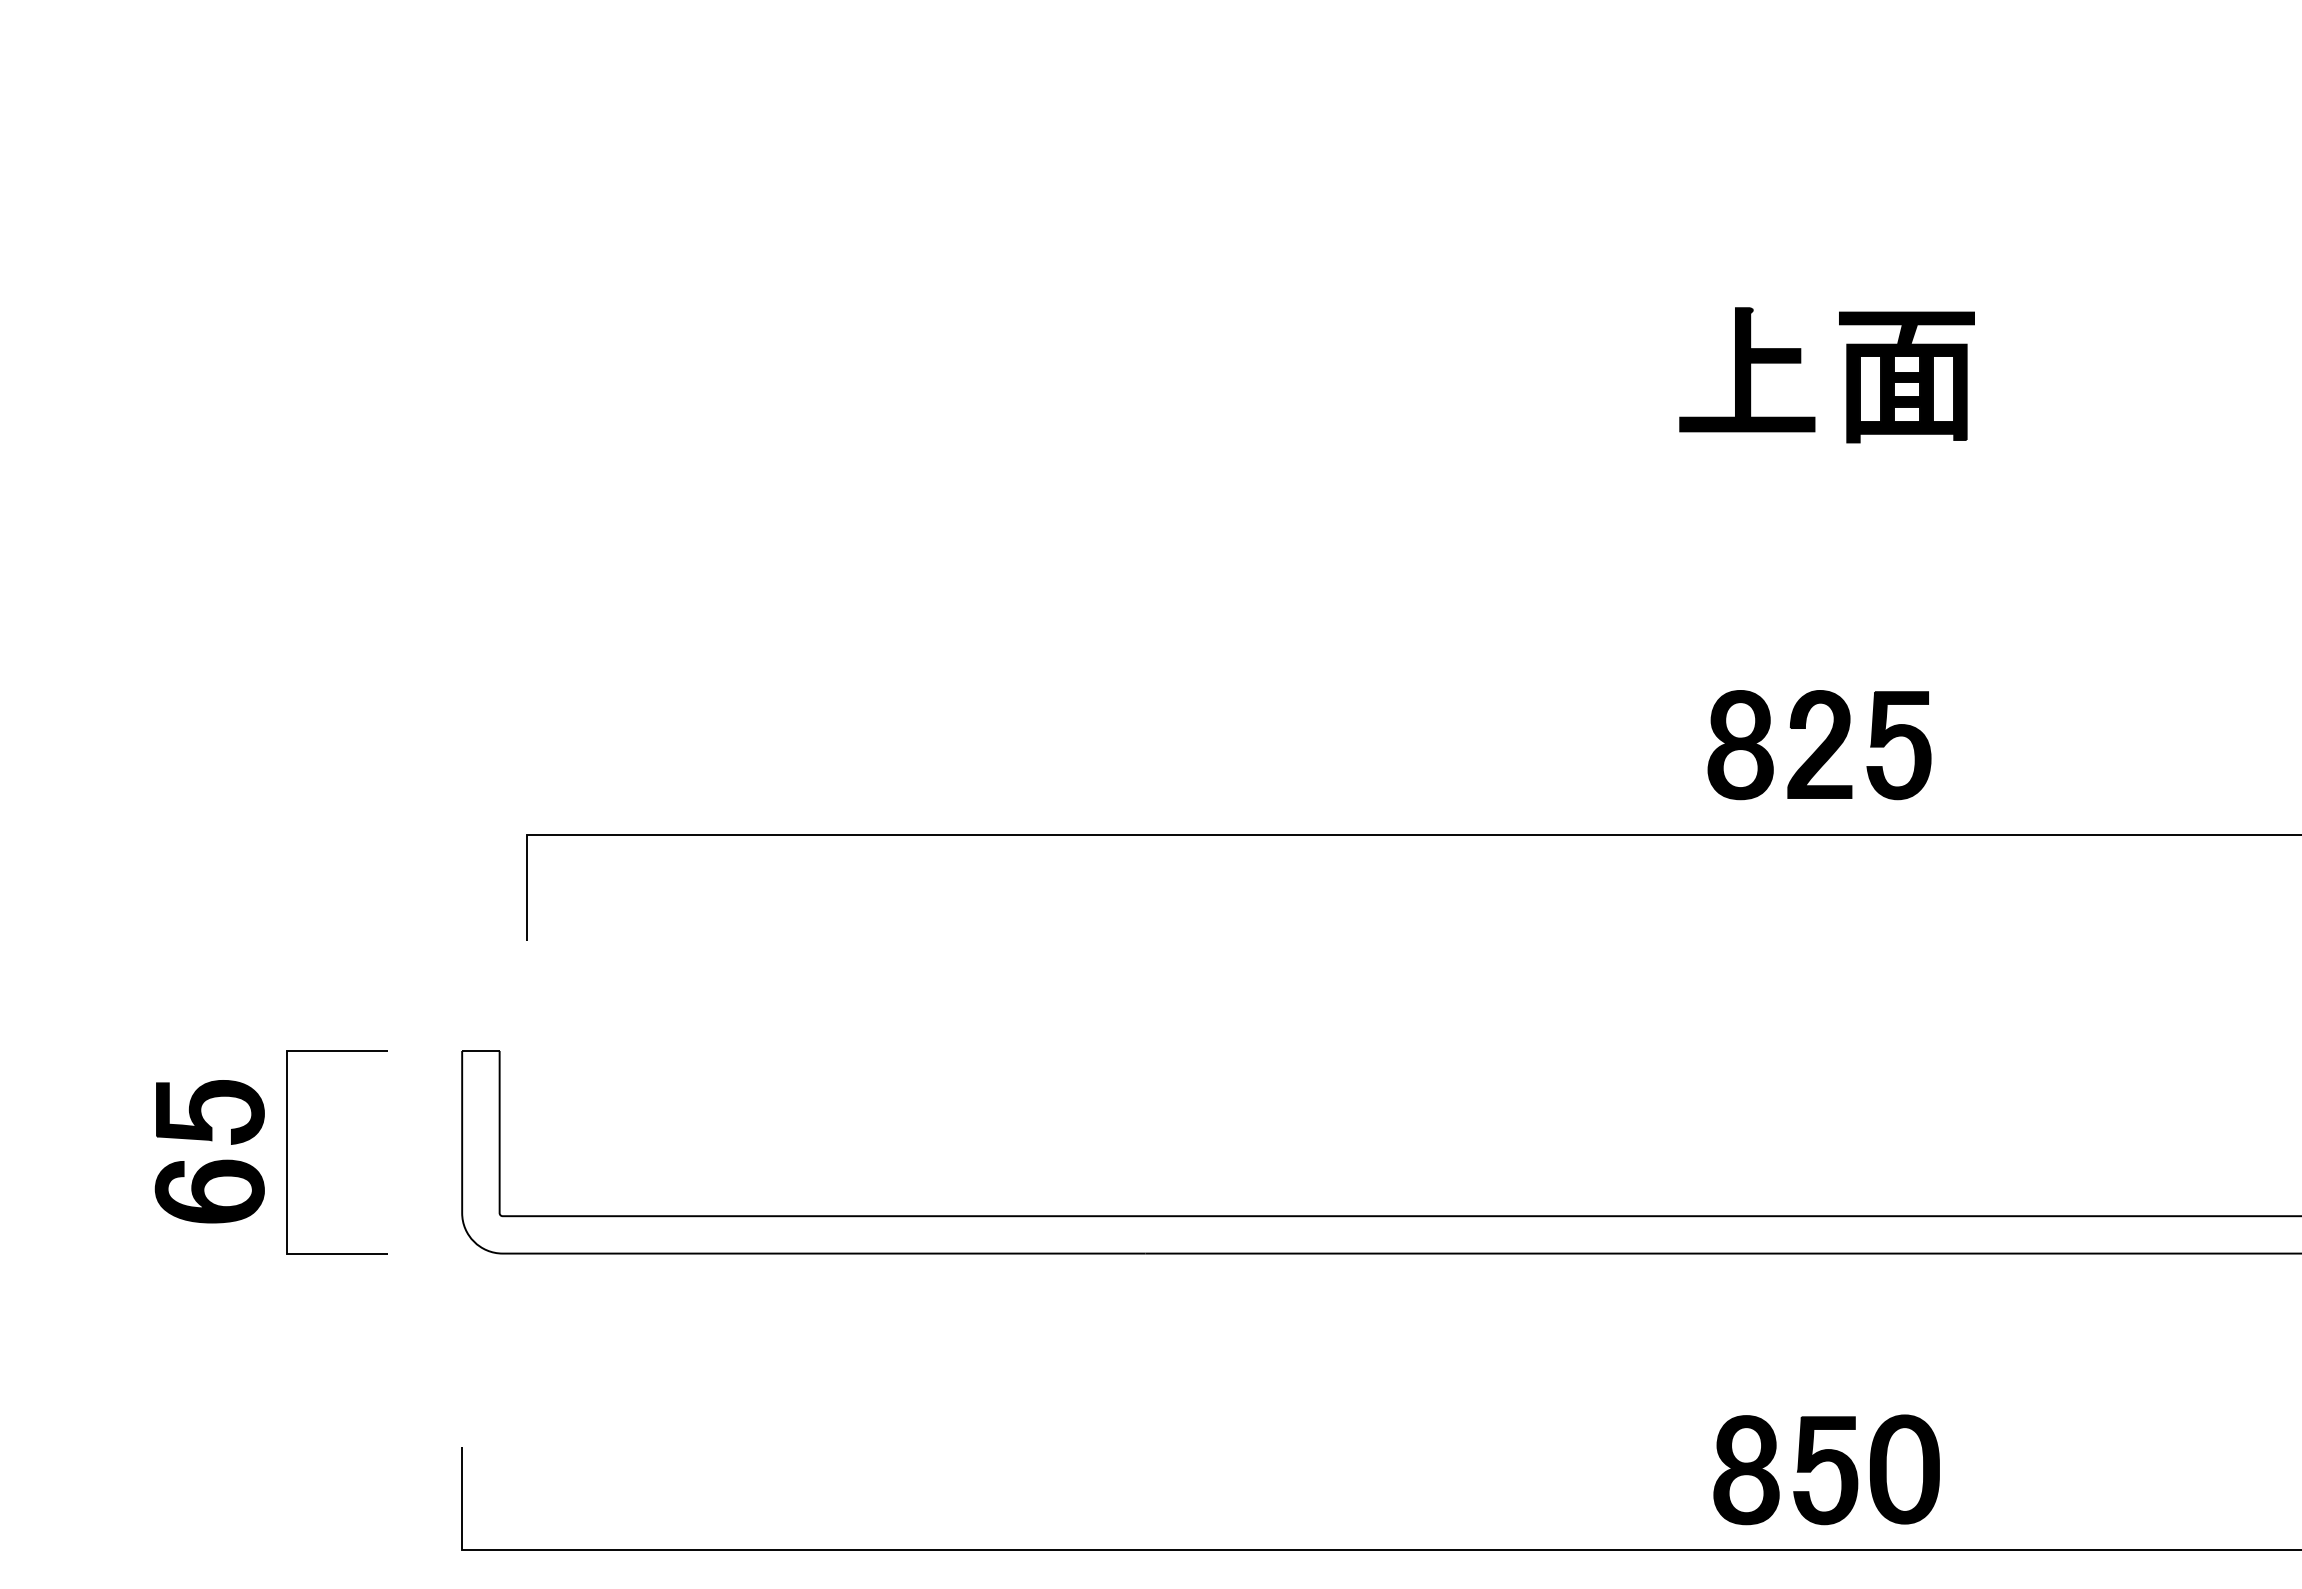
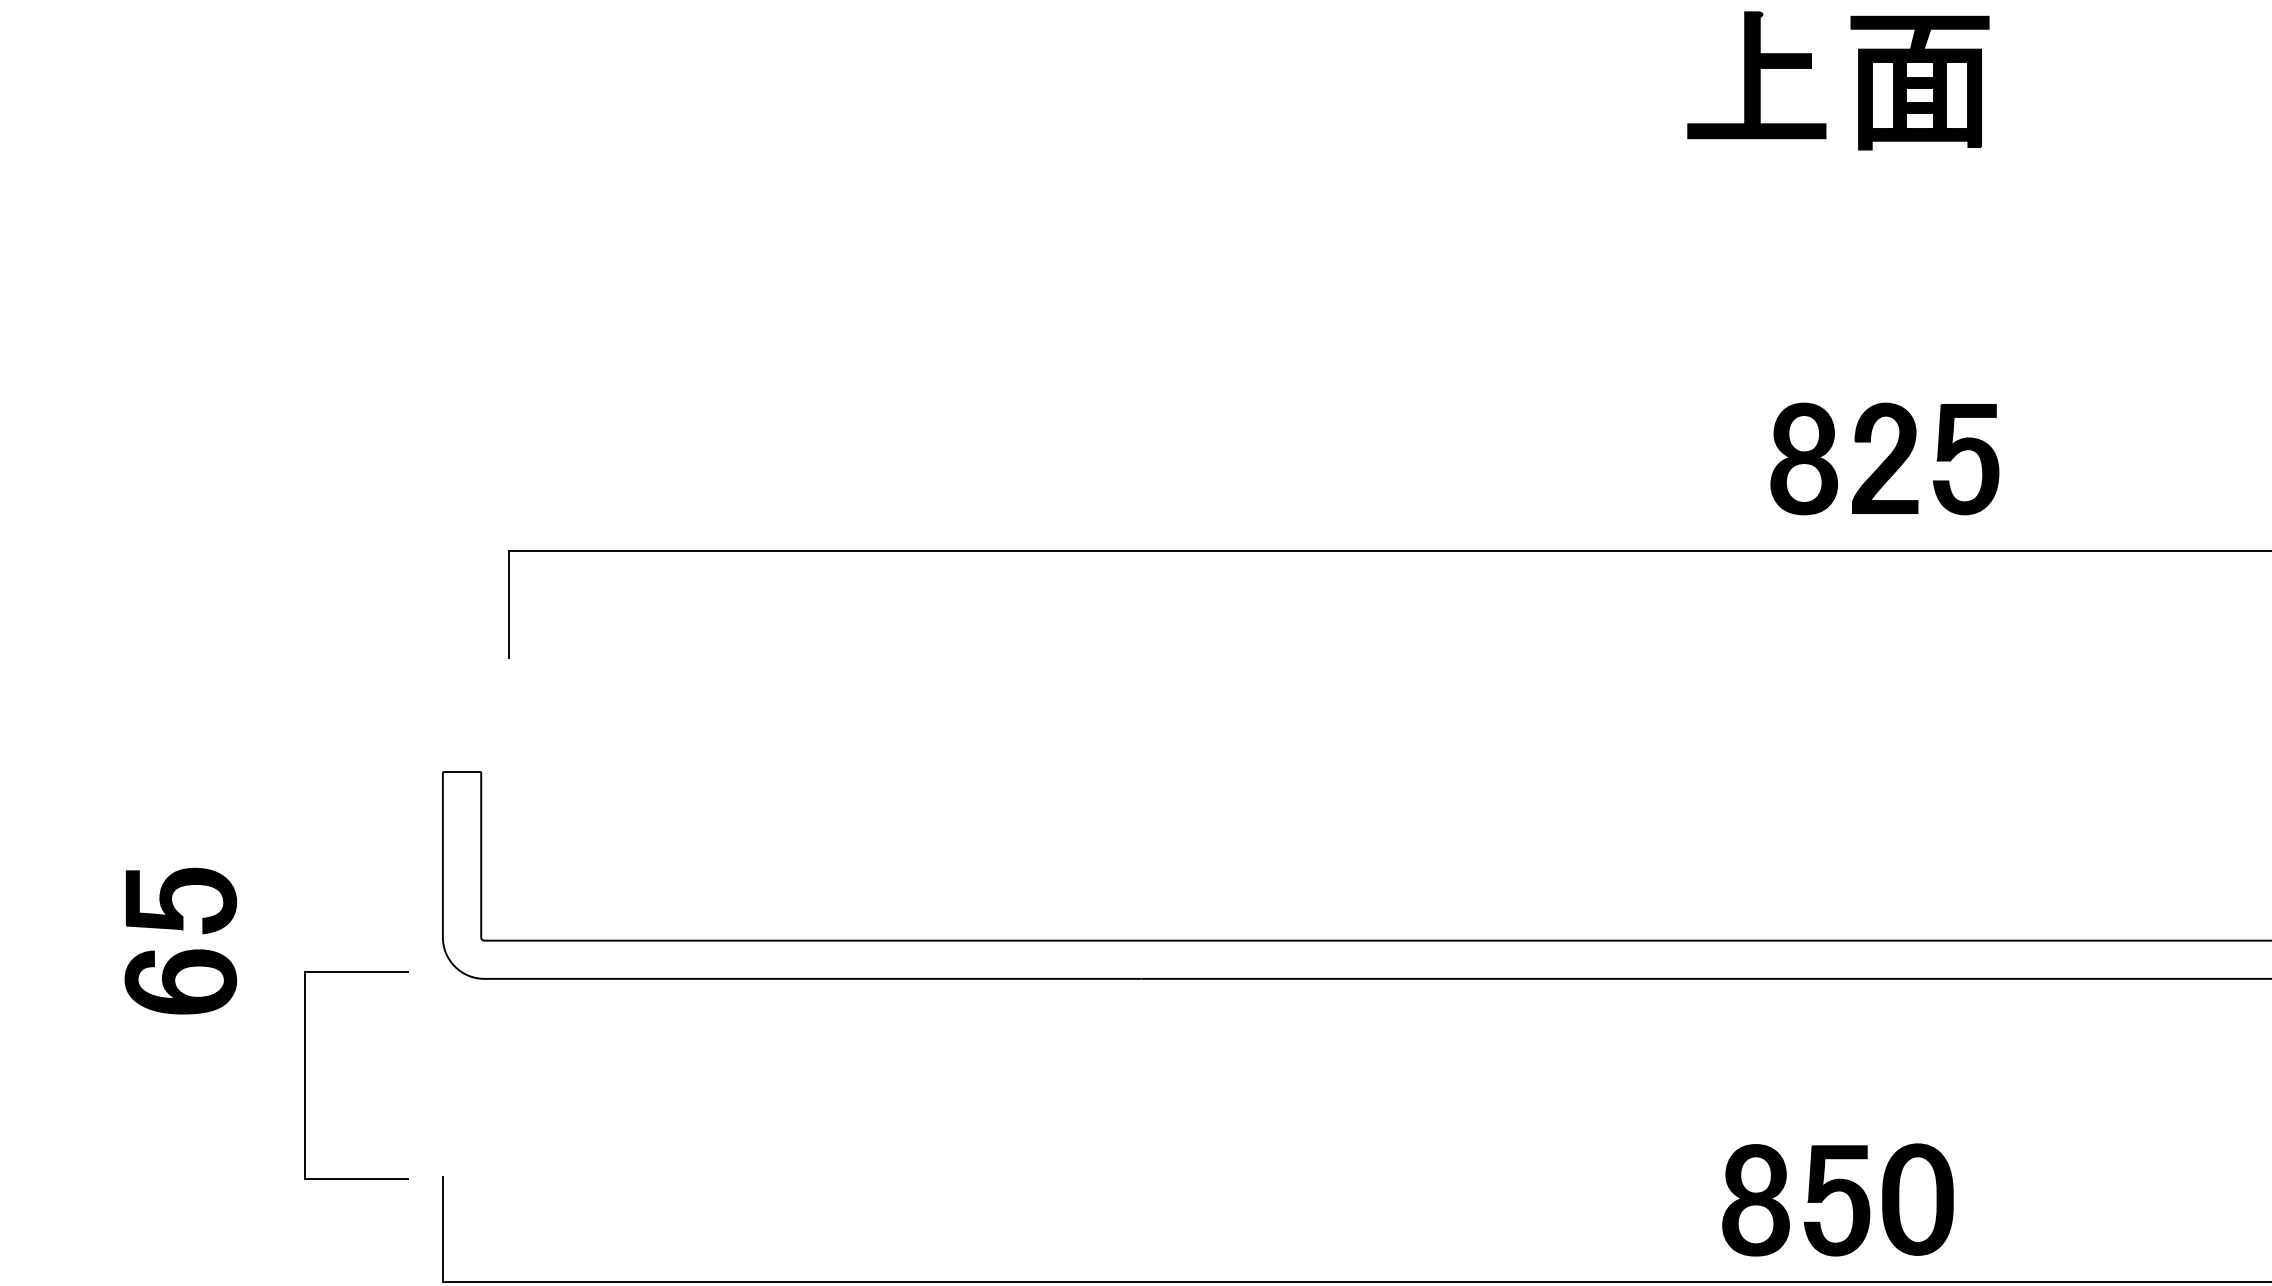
part: (1819, 745) -> (1884, 459), moved
part: (211, 1141) -> (182, 930), moved
line: (287, 1152) -> (306, 1075), moved

